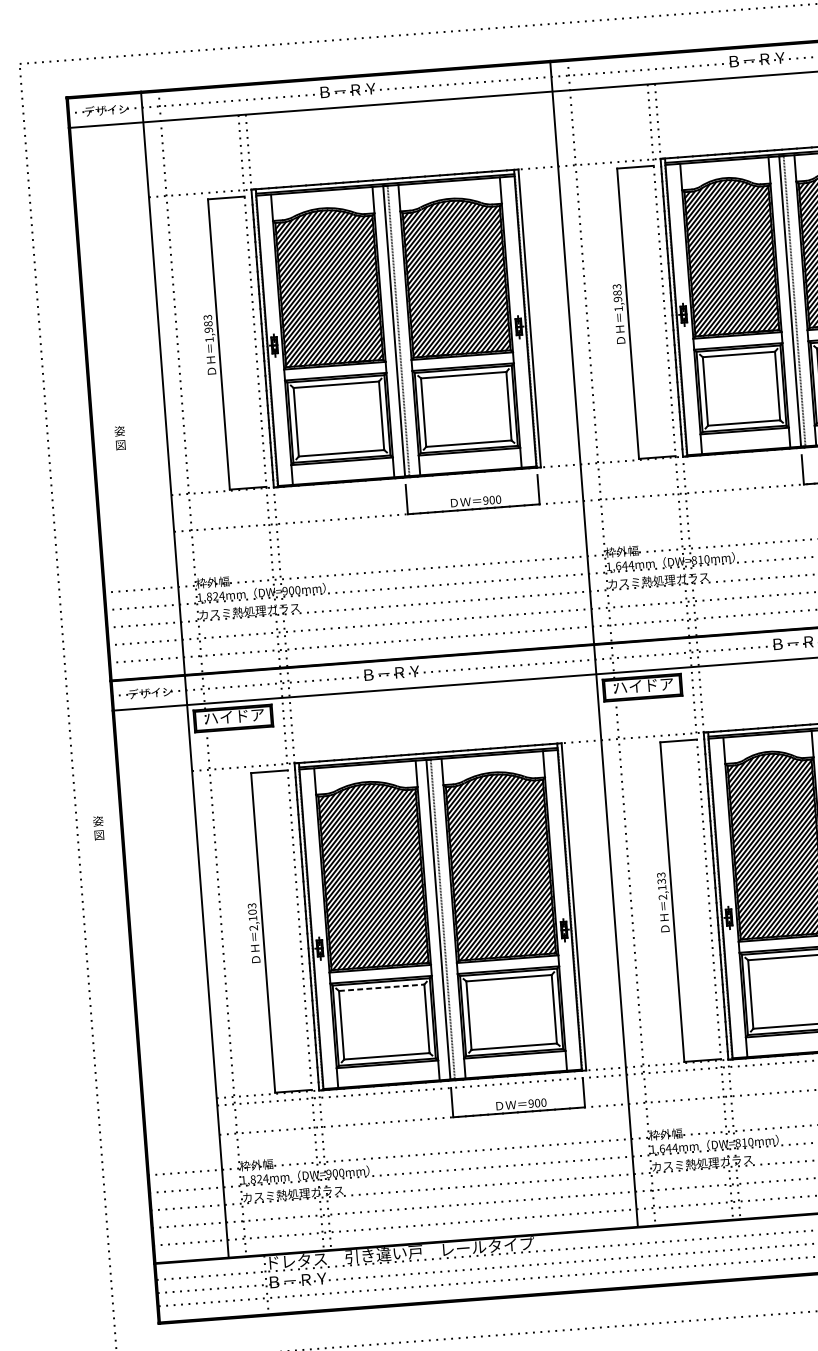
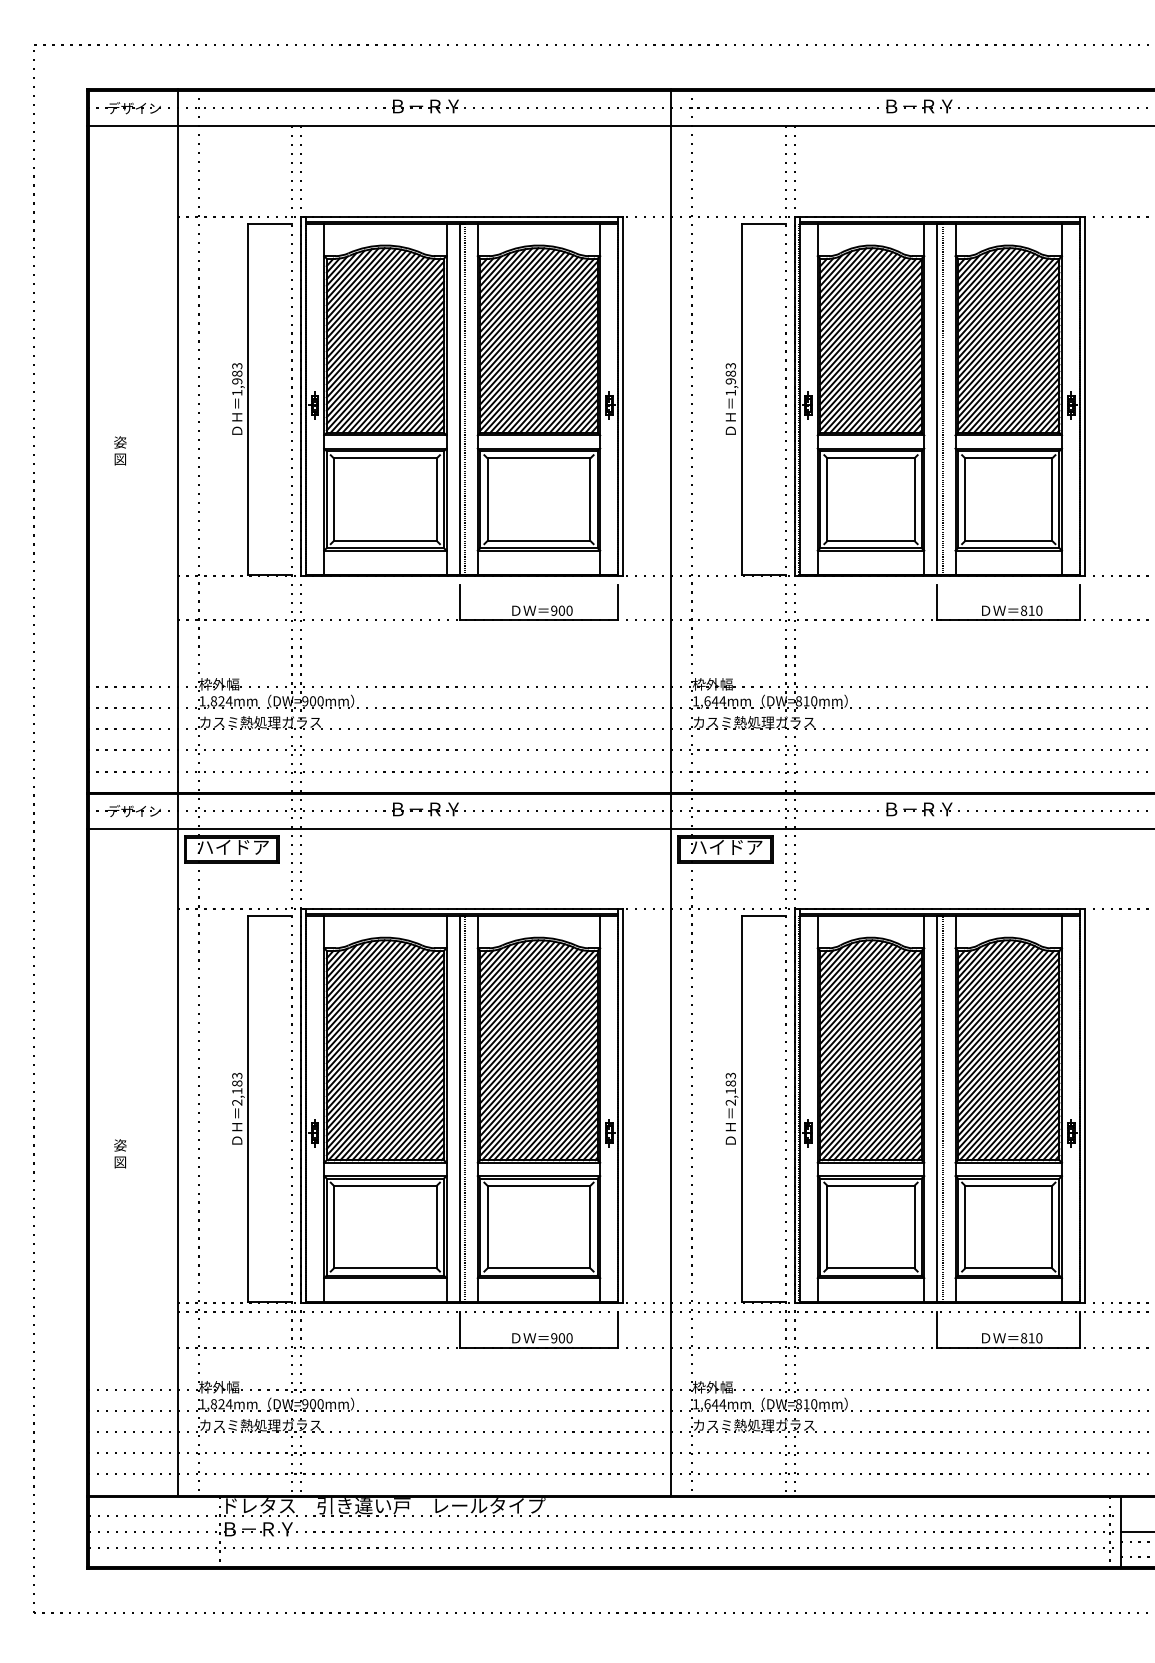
text: (120, 437) -> (120, 450), moved
text: (98, 827) -> (120, 1153), moved
text: (661, 881) -> (730, 1083), 2,133 -> 2,183
text: (252, 912) -> (237, 1083), 2,103 -> 2,183
line: (381, 987) -> (385, 1185), dashed -> solid

